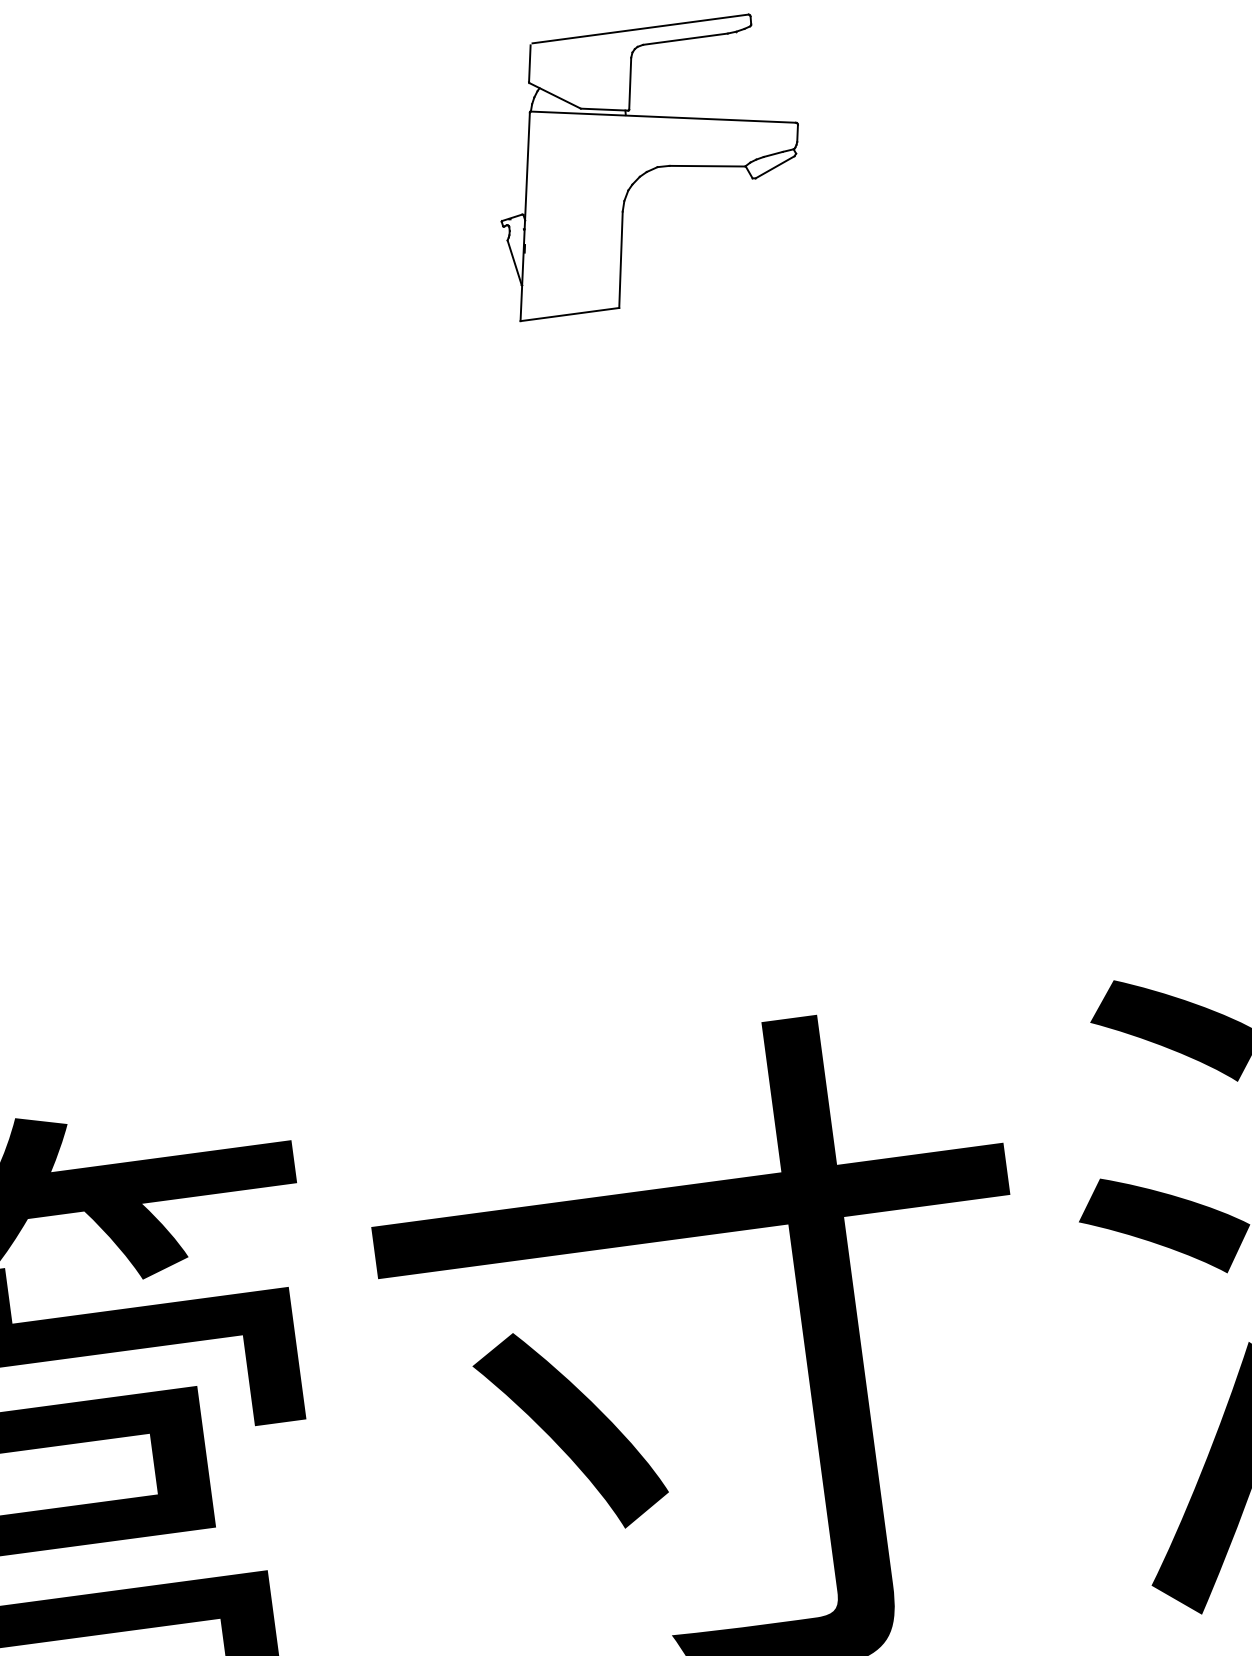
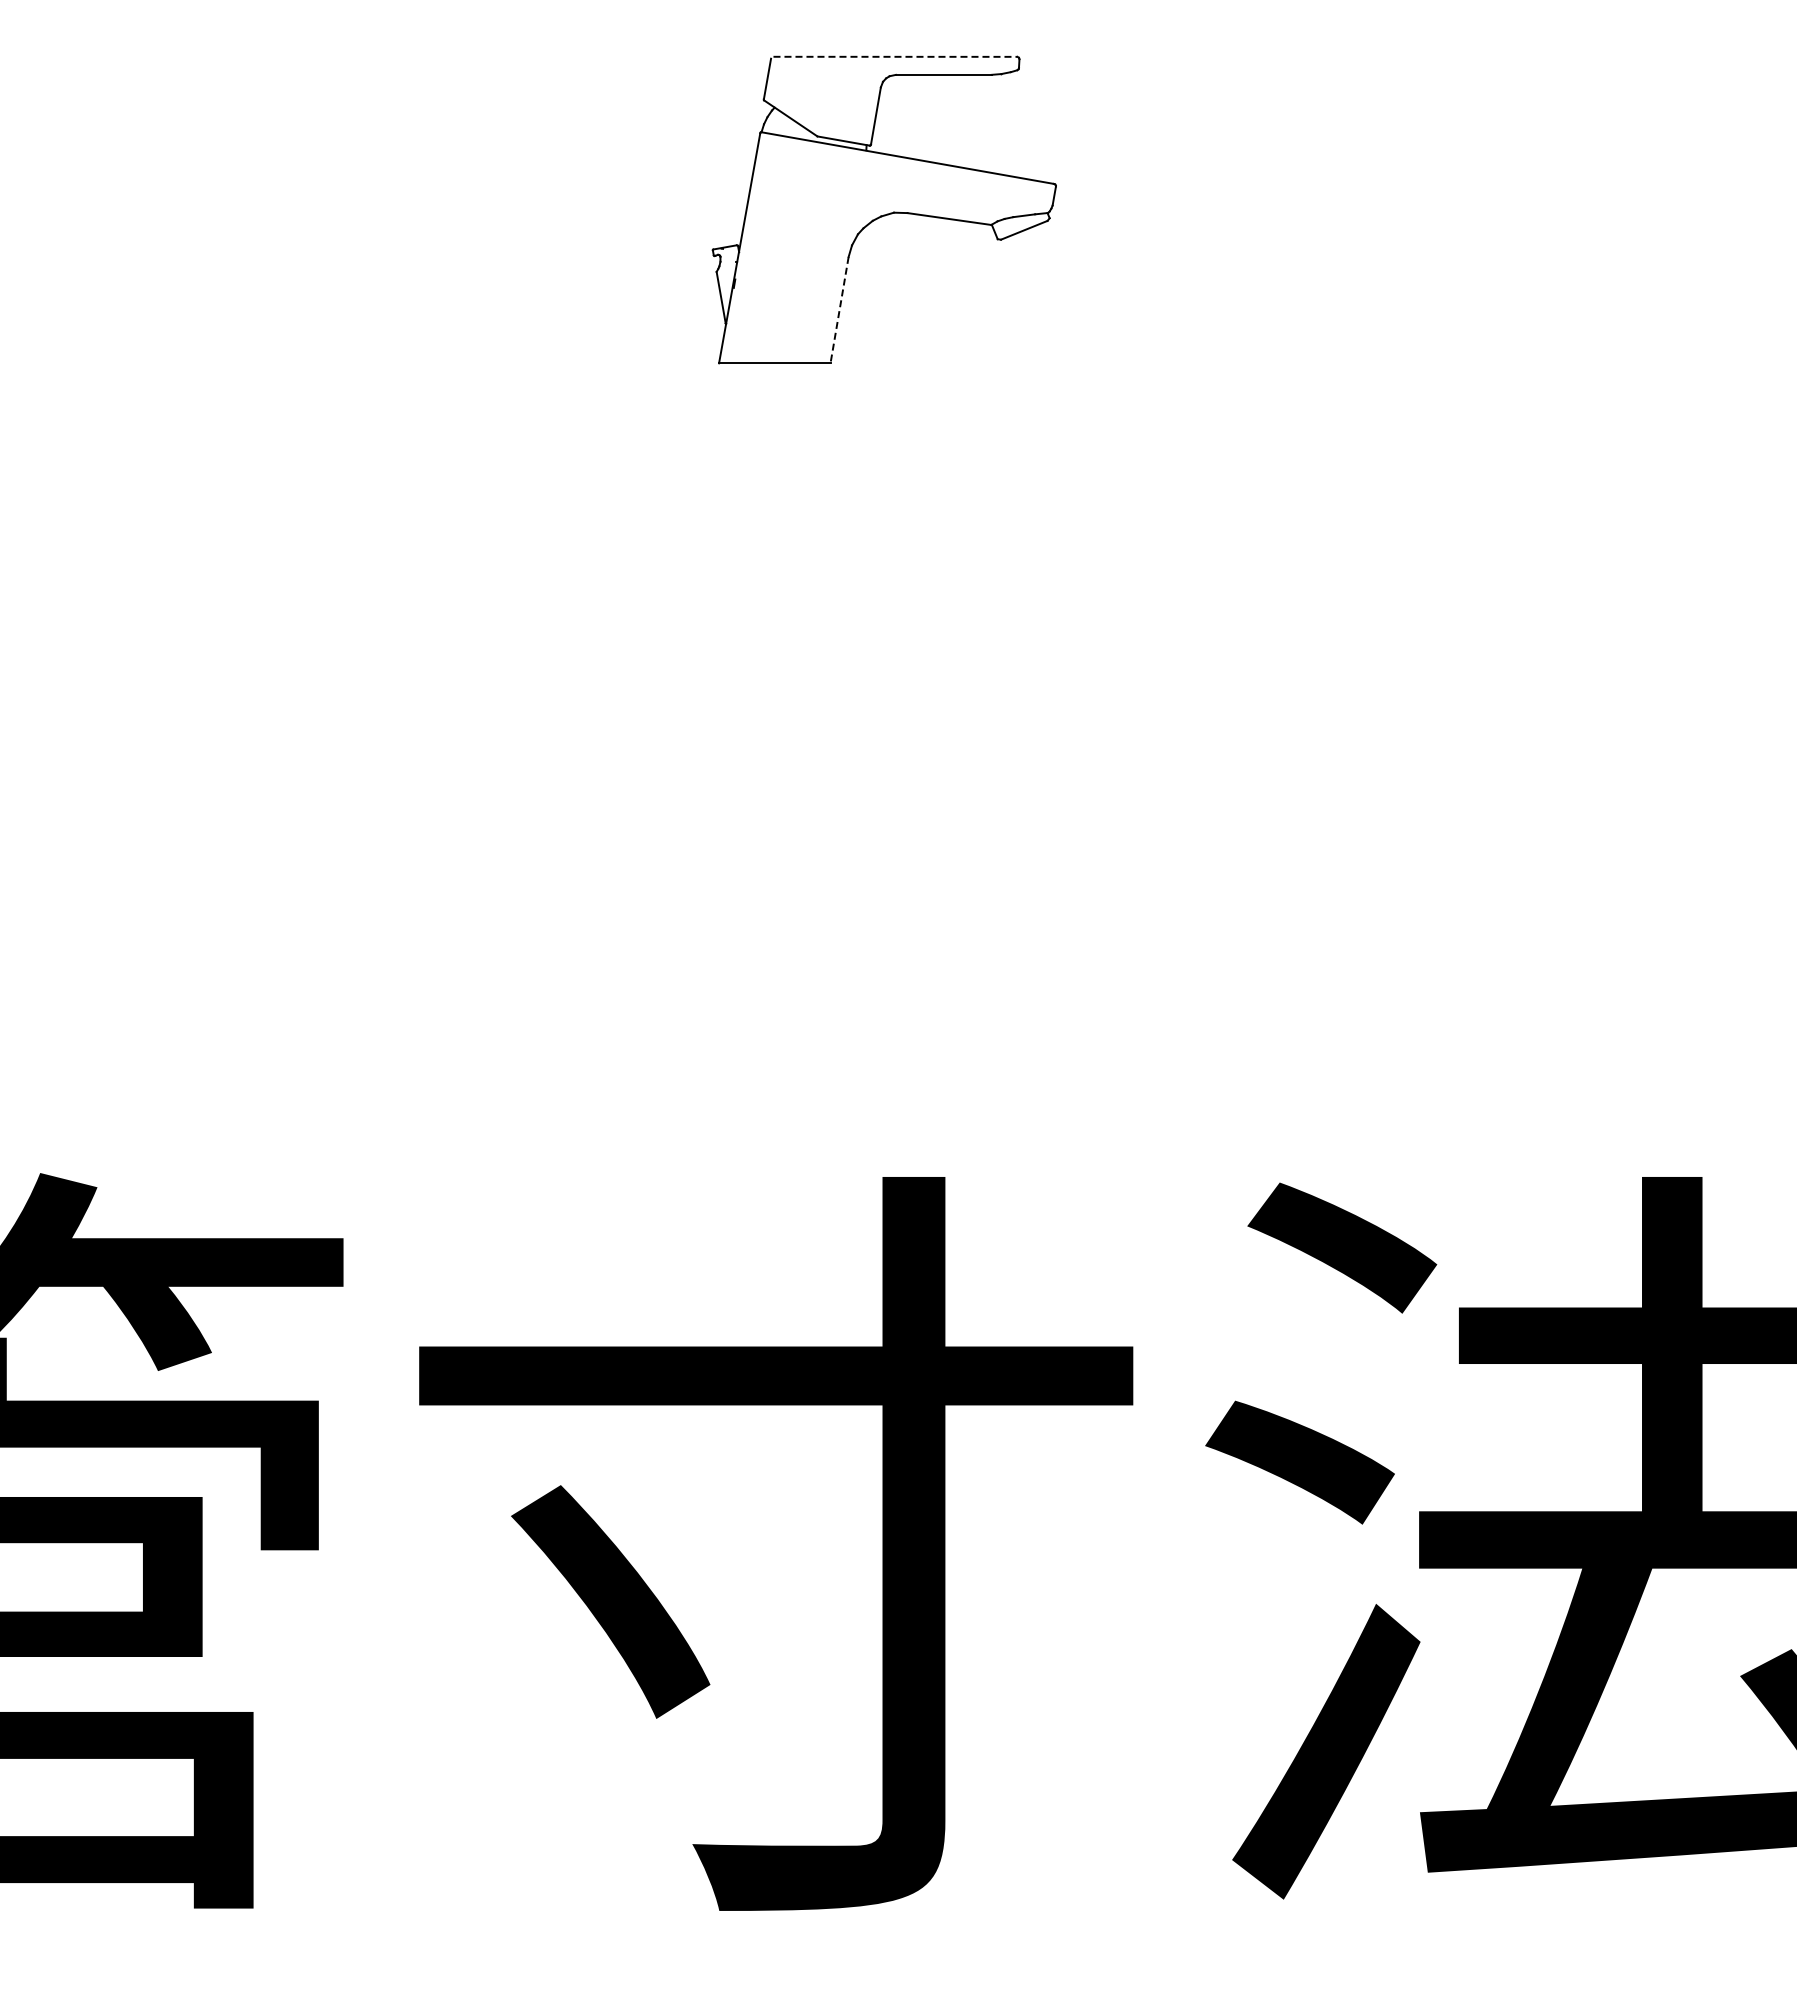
line: (641, 28) -> (896, 56), solid -> dashed
line: (620, 260) -> (839, 310), solid -> dashed

